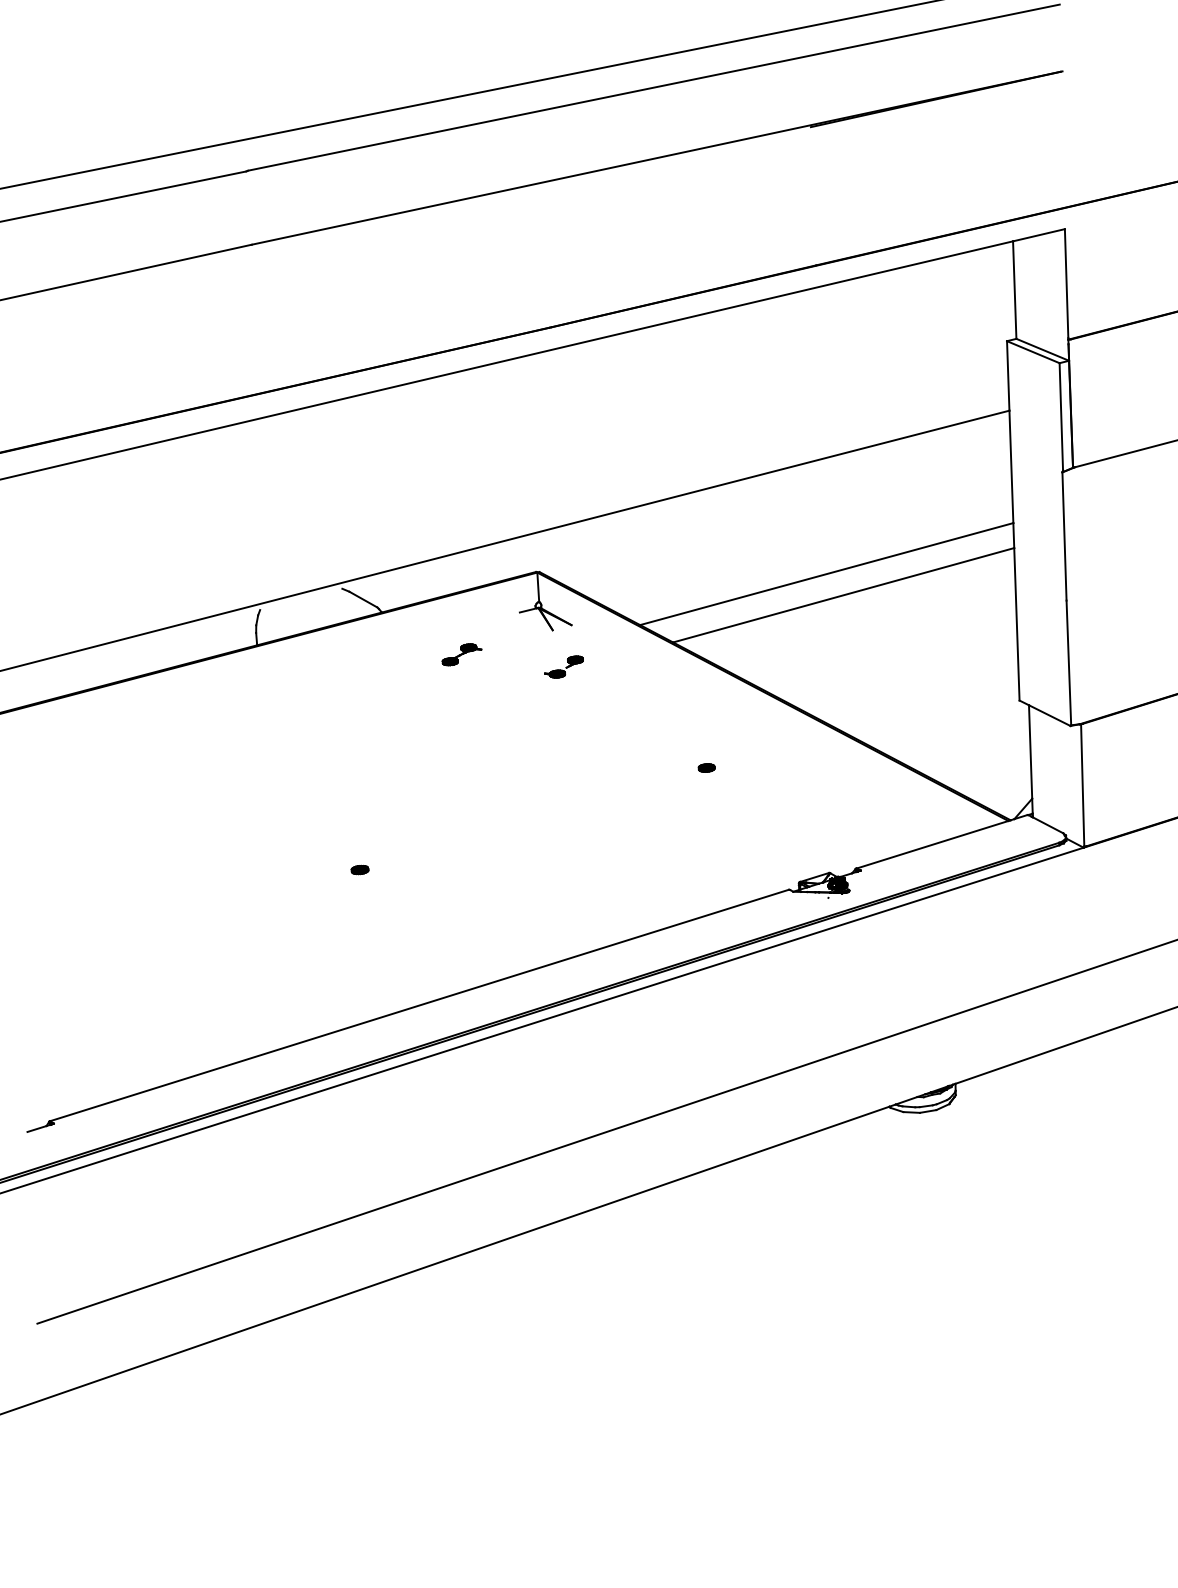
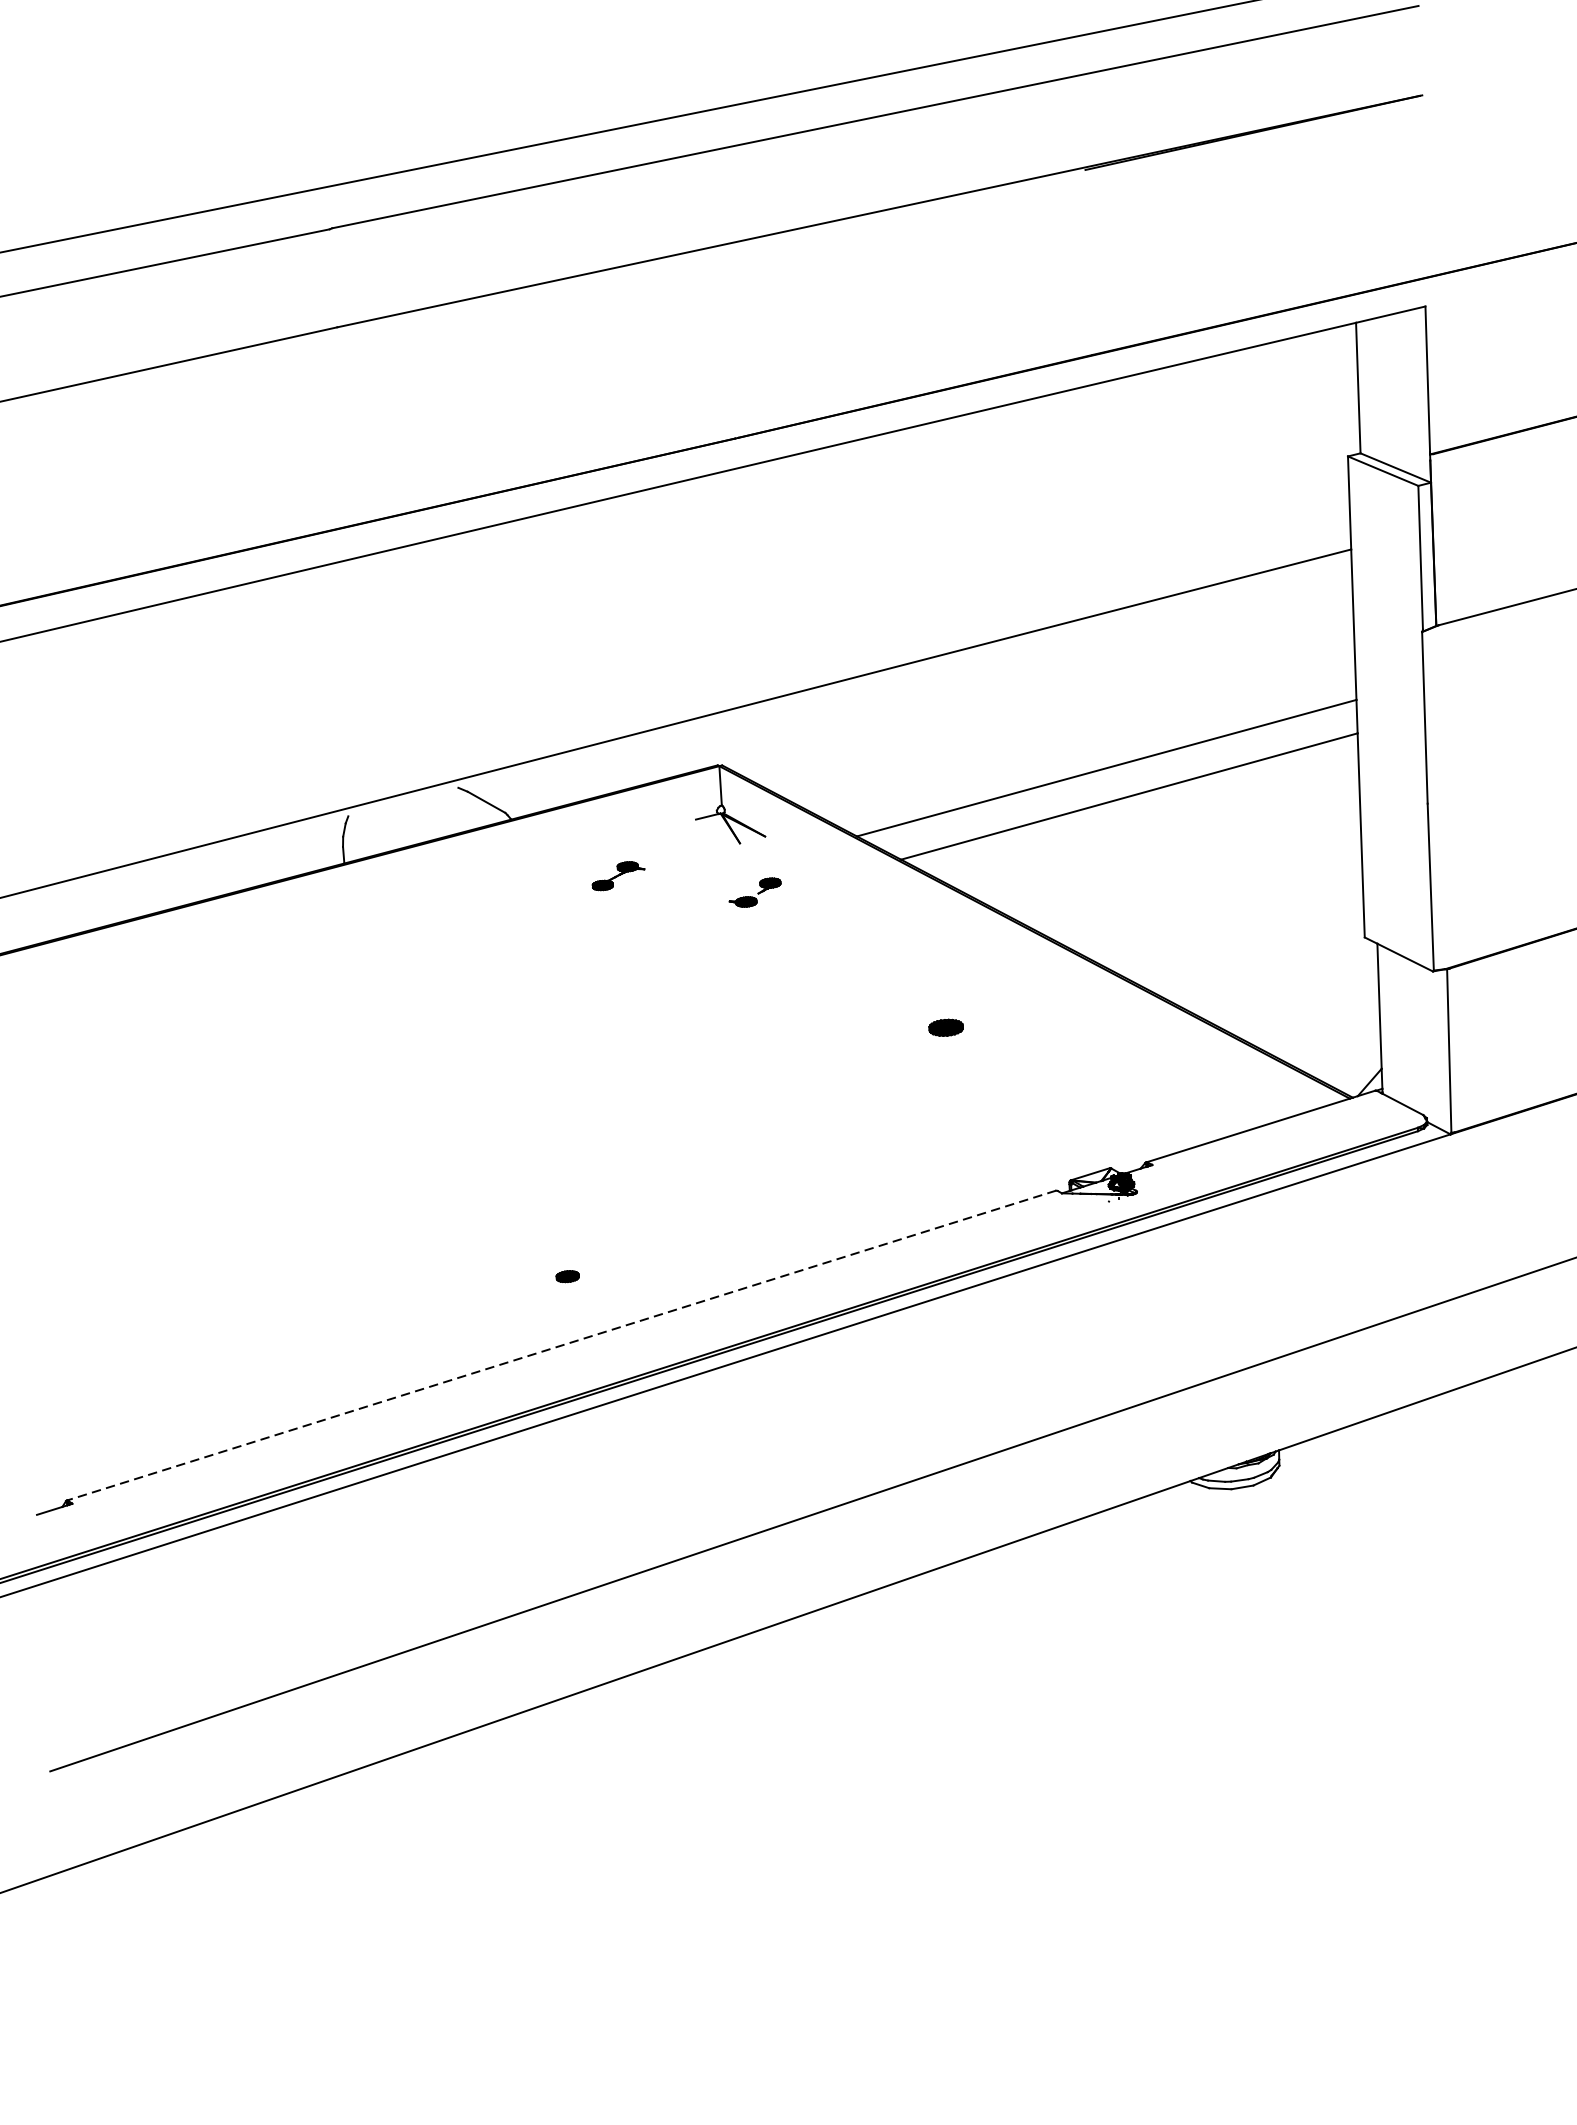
part: (706, 767) -> (945, 1027), size x1.6
part: (359, 869) -> (566, 1275), moved
line: (419, 1005) -> (561, 1345), solid -> dashed

